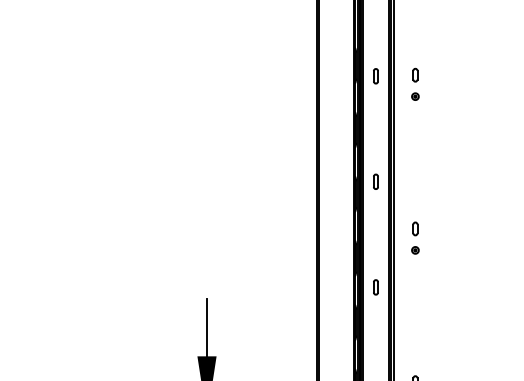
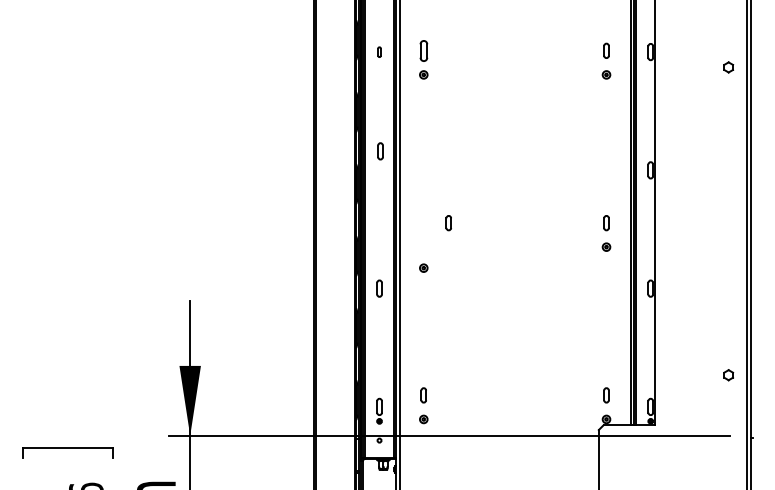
part: (415, 74) -> (423, 50), size x1.4
part: (375, 76) -> (379, 52), size x0.6
part: (375, 181) -> (380, 151), moved
part: (415, 229) -> (448, 223), moved
part: (415, 249) -> (423, 267), moved

